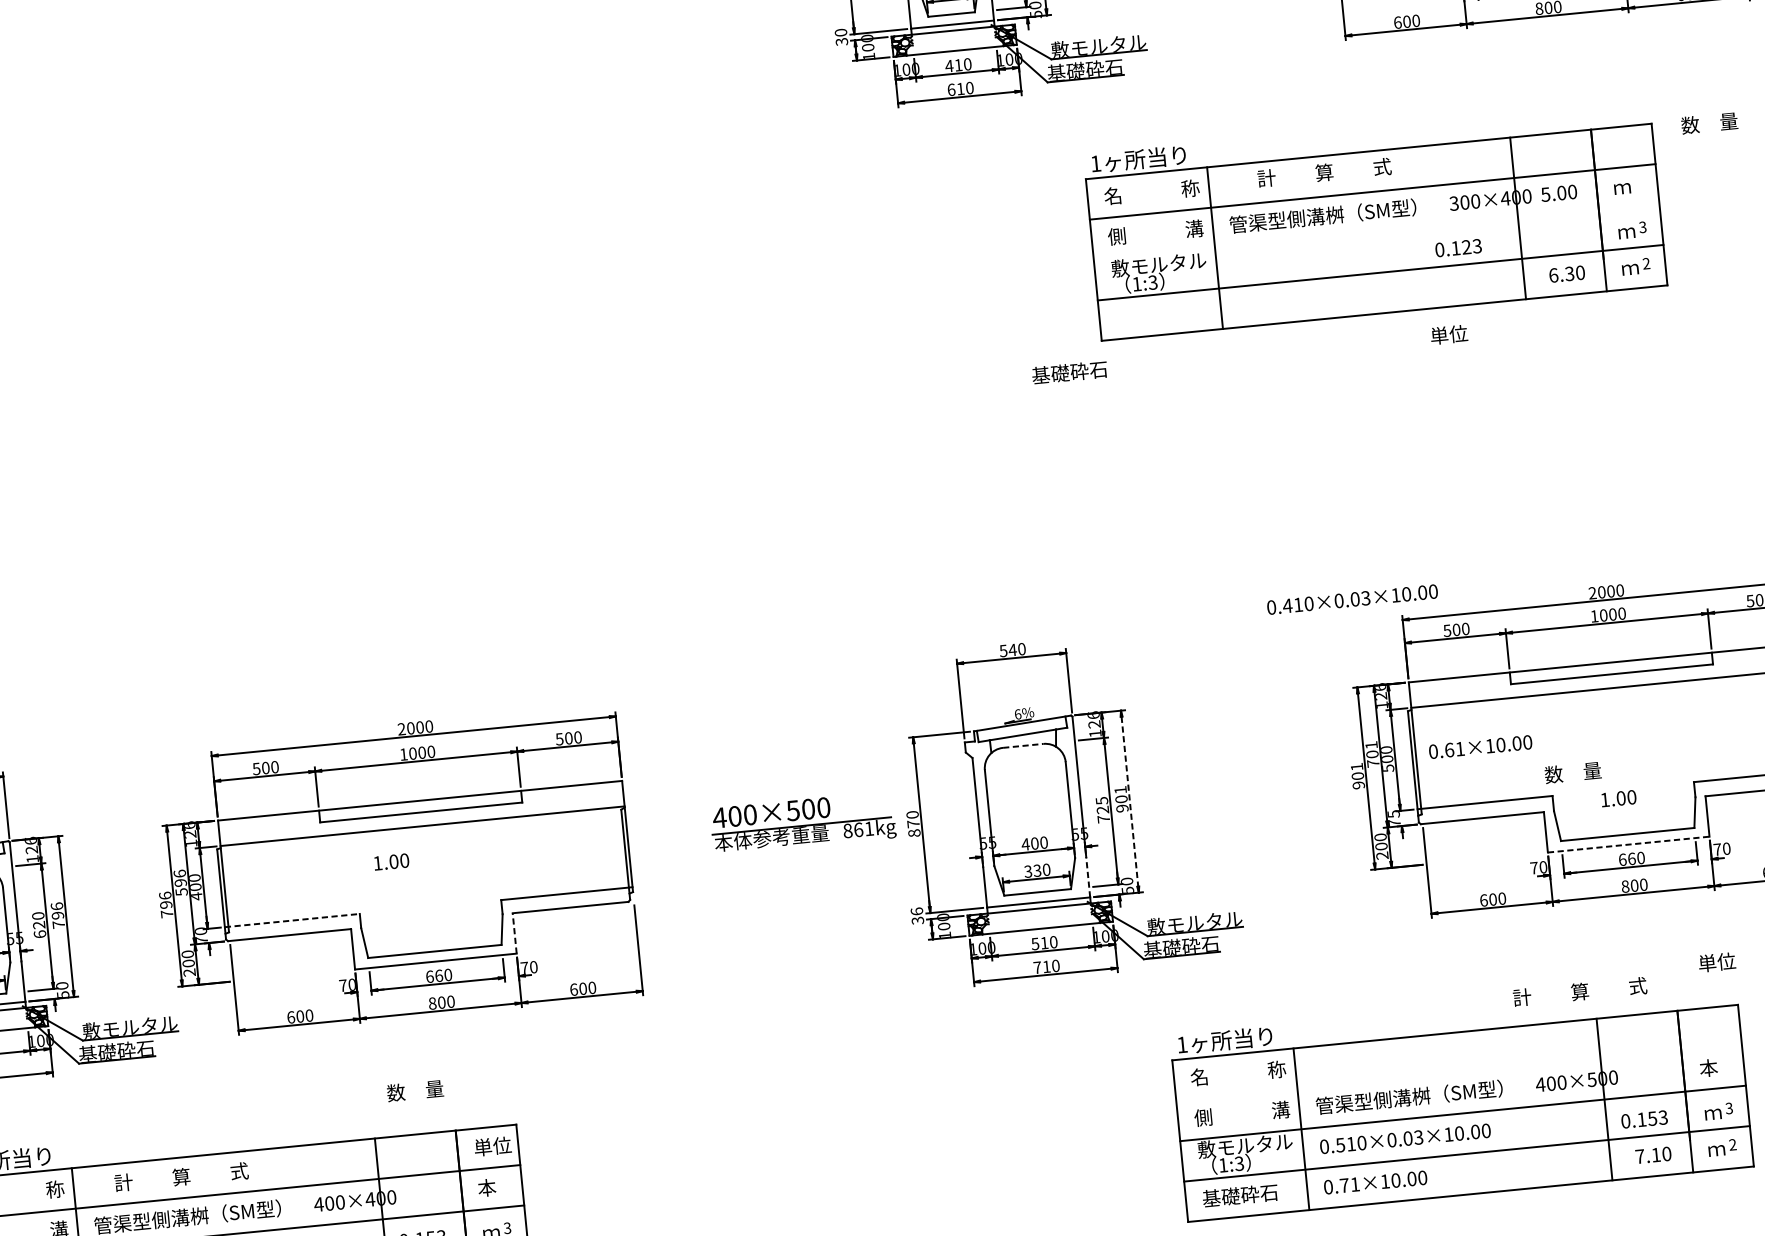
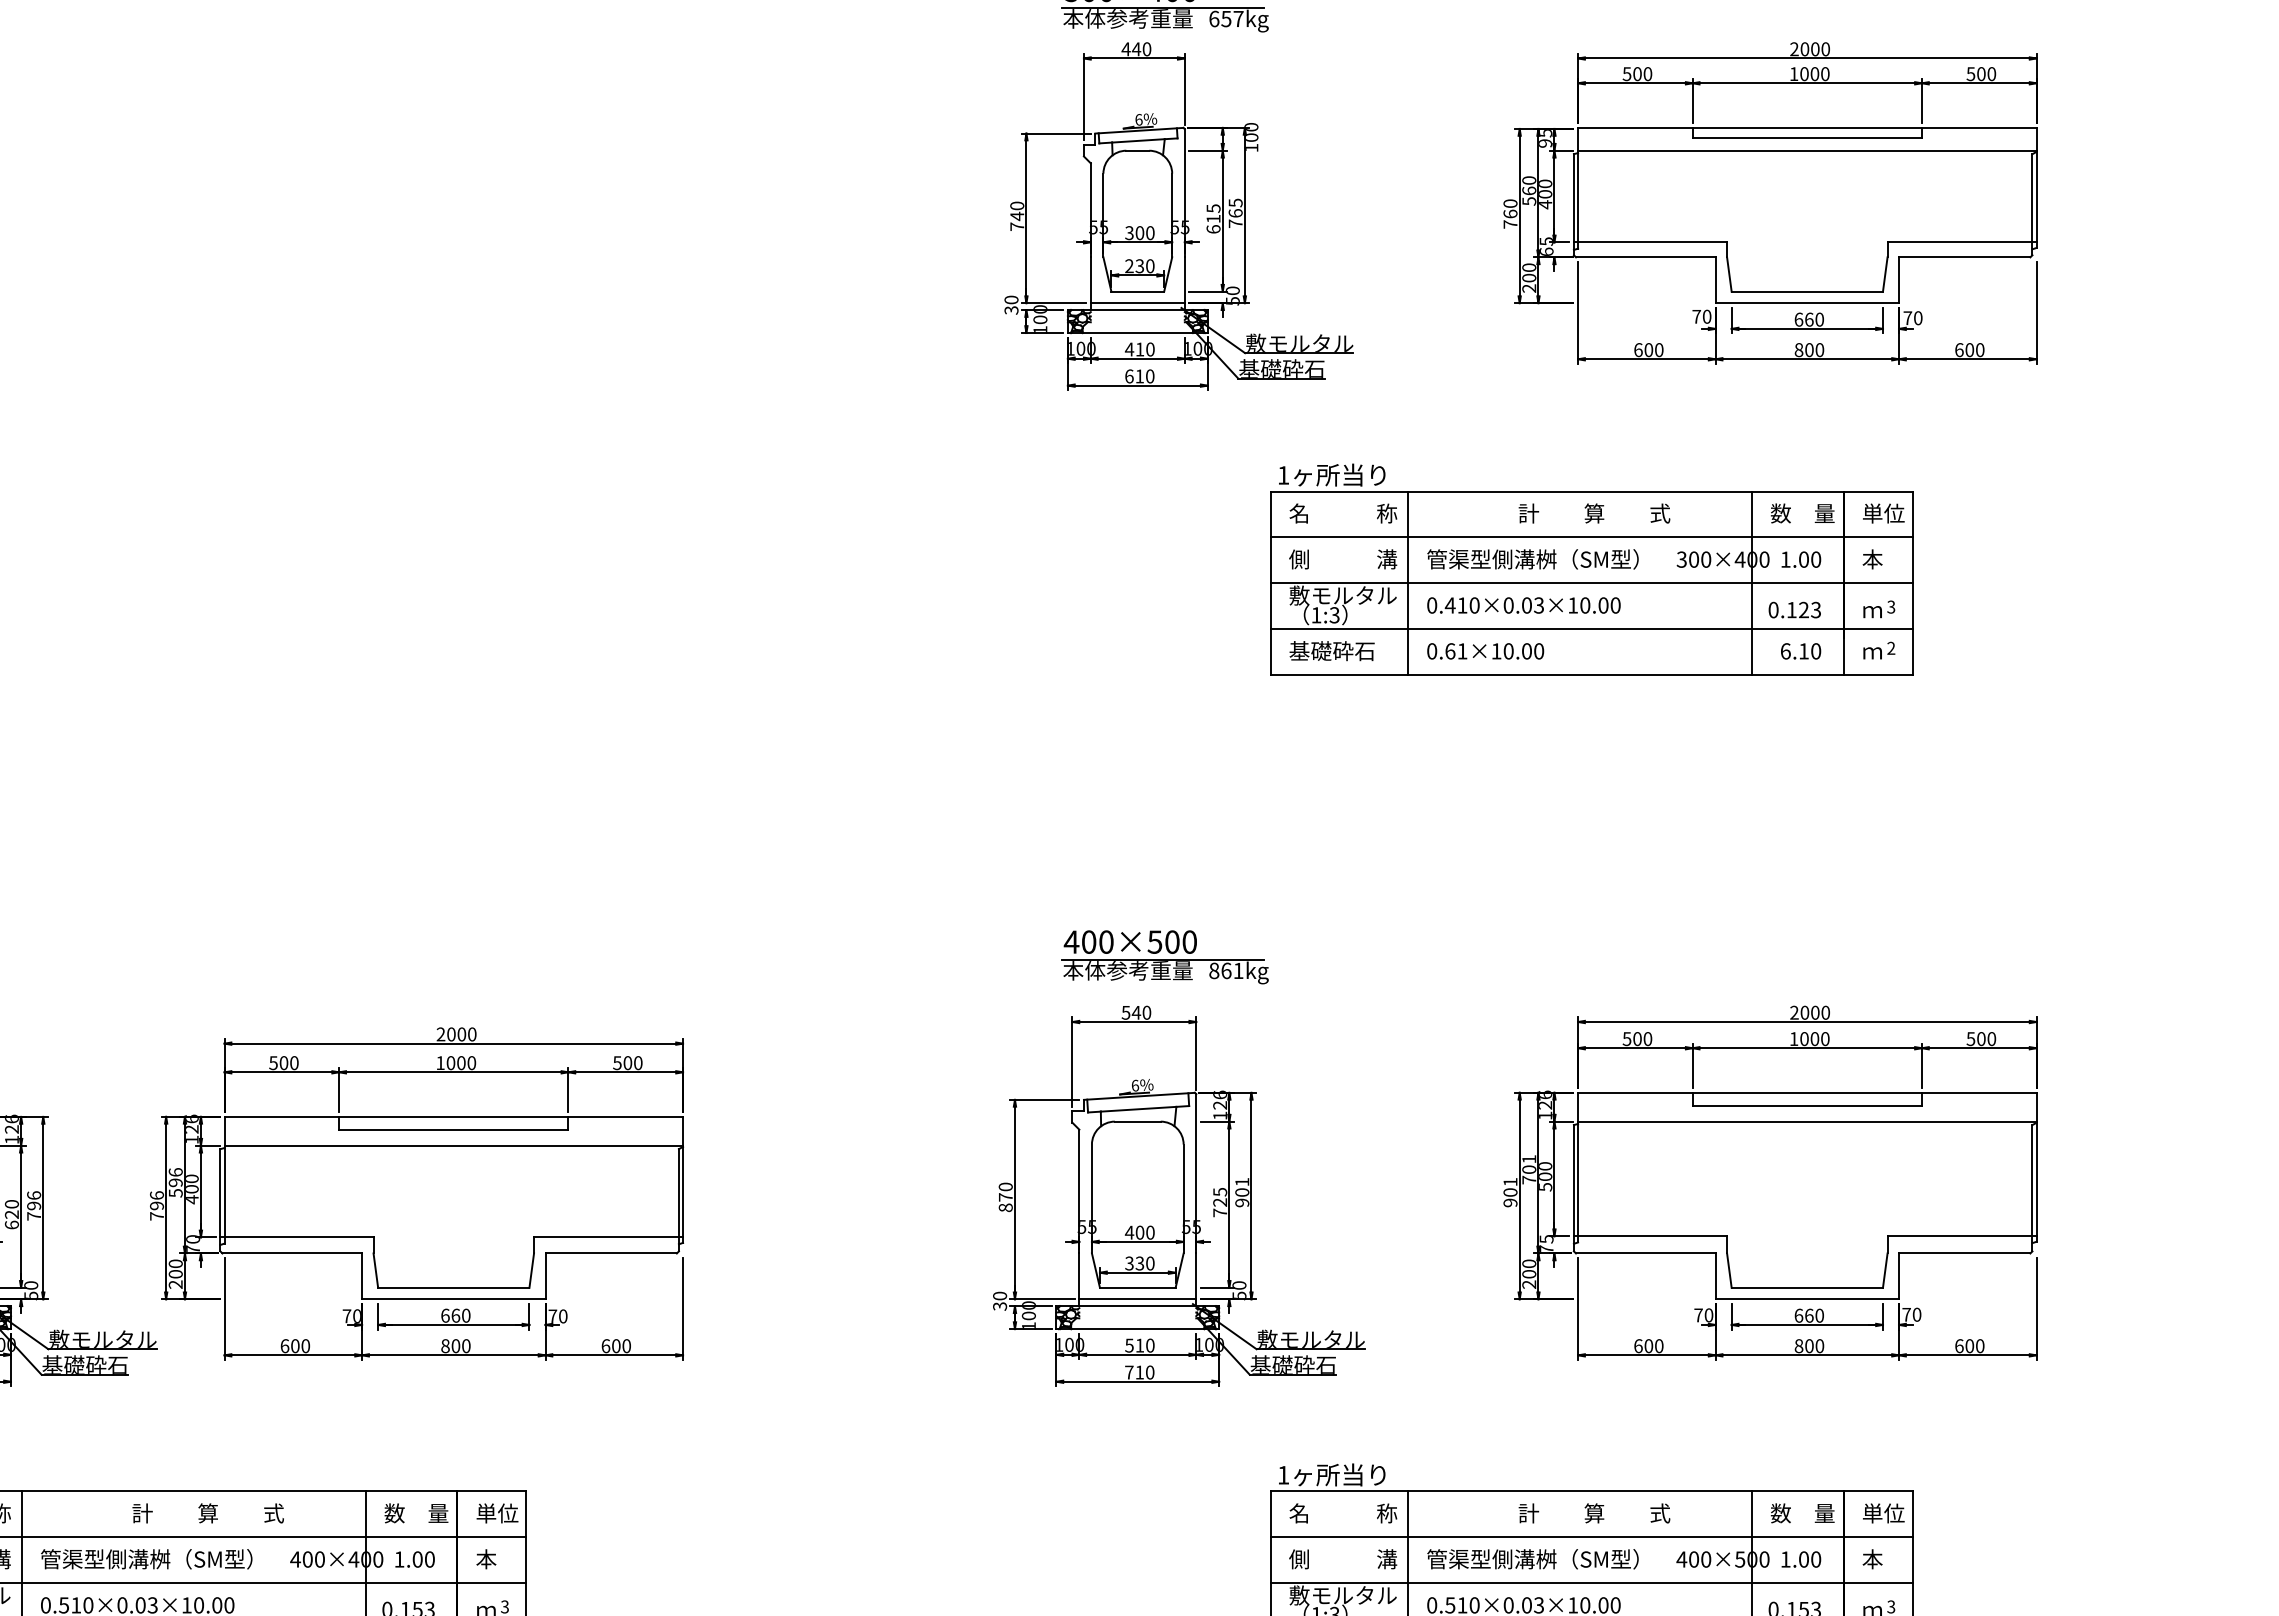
text: (1709, 123) -> (1802, 513), moved
text: (1324, 172) -> (1594, 513), moved
text: (1622, 187) -> (1872, 559), ｍ -> 本
text: (1545, 194) -> (1785, 559), 5.00 -> 1.00
line: (1376, 232) -> (1591, 583), added
text: (1458, 247) -> (1794, 609), moved
text: (1569, 274) -> (1803, 651), 6.30 -> 6.10
text: (1448, 334) -> (1883, 513), moved
text: (1069, 372) -> (1331, 651), moved
text: (1352, 599) -> (1523, 605), moved
line: (1023, 745) -> (1137, 1121), dashed -> solid
text: (1480, 747) -> (1485, 651), moved
text: (1572, 772) -> (1802, 1513), moved
text: (1619, 798) -> (1801, 1559), moved
line: (1129, 802) -> (1251, 1196), dashed -> solid
part: (802, 823) -> (1164, 957), moved
line: (1628, 844) -> (1807, 1299), dashed -> solid
text: (391, 862) -> (414, 1559), moved
line: (1088, 877) -> (1196, 1276), dashed -> solid
text: (916, 911) -> (999, 1295), 36 -> 30
line: (291, 920) -> (296, 1237), dashed -> solid
line: (514, 933) -> (545, 1276), dashed -> solid
text: (1716, 962) -> (1883, 1513), moved
text: (1580, 991) -> (1594, 1513), moved
line: (1459, 1073) -> (1591, 1537), added
text: (415, 1090) -> (416, 1513), moved
text: (180, 1177) -> (207, 1513), moved

